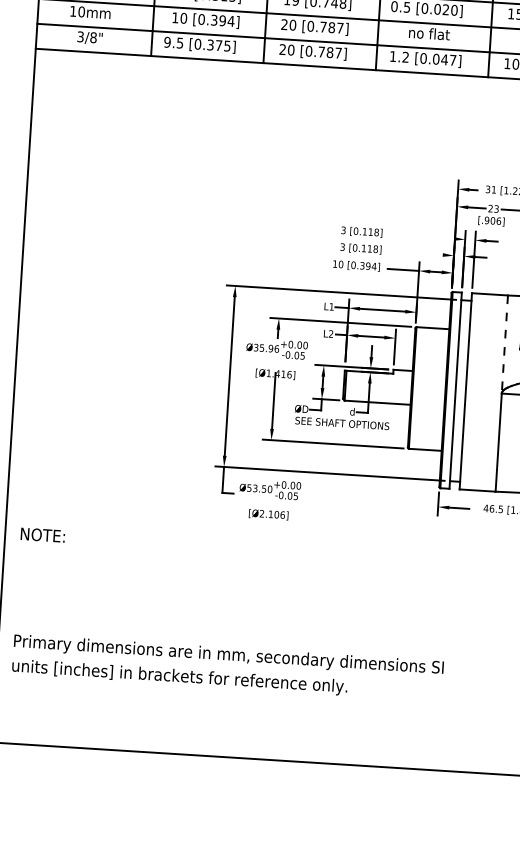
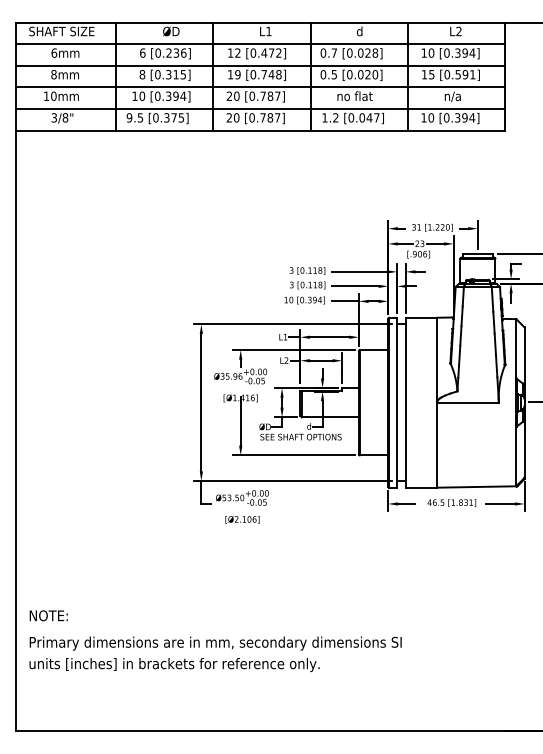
line: (421, 236) -> (359, 271), added
line: (415, 253) -> (354, 286), added
line: (504, 344) -> (436, 360), dashed -> solid
text: (42, 534) -> (48, 615), moved

